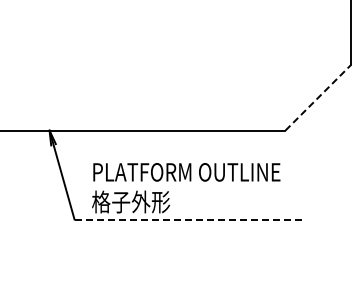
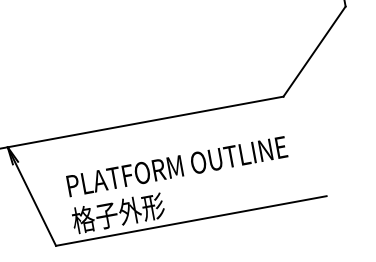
line: (318, 97) -> (315, 50), dashed -> solid
line: (190, 219) -> (191, 220), dashed -> solid

